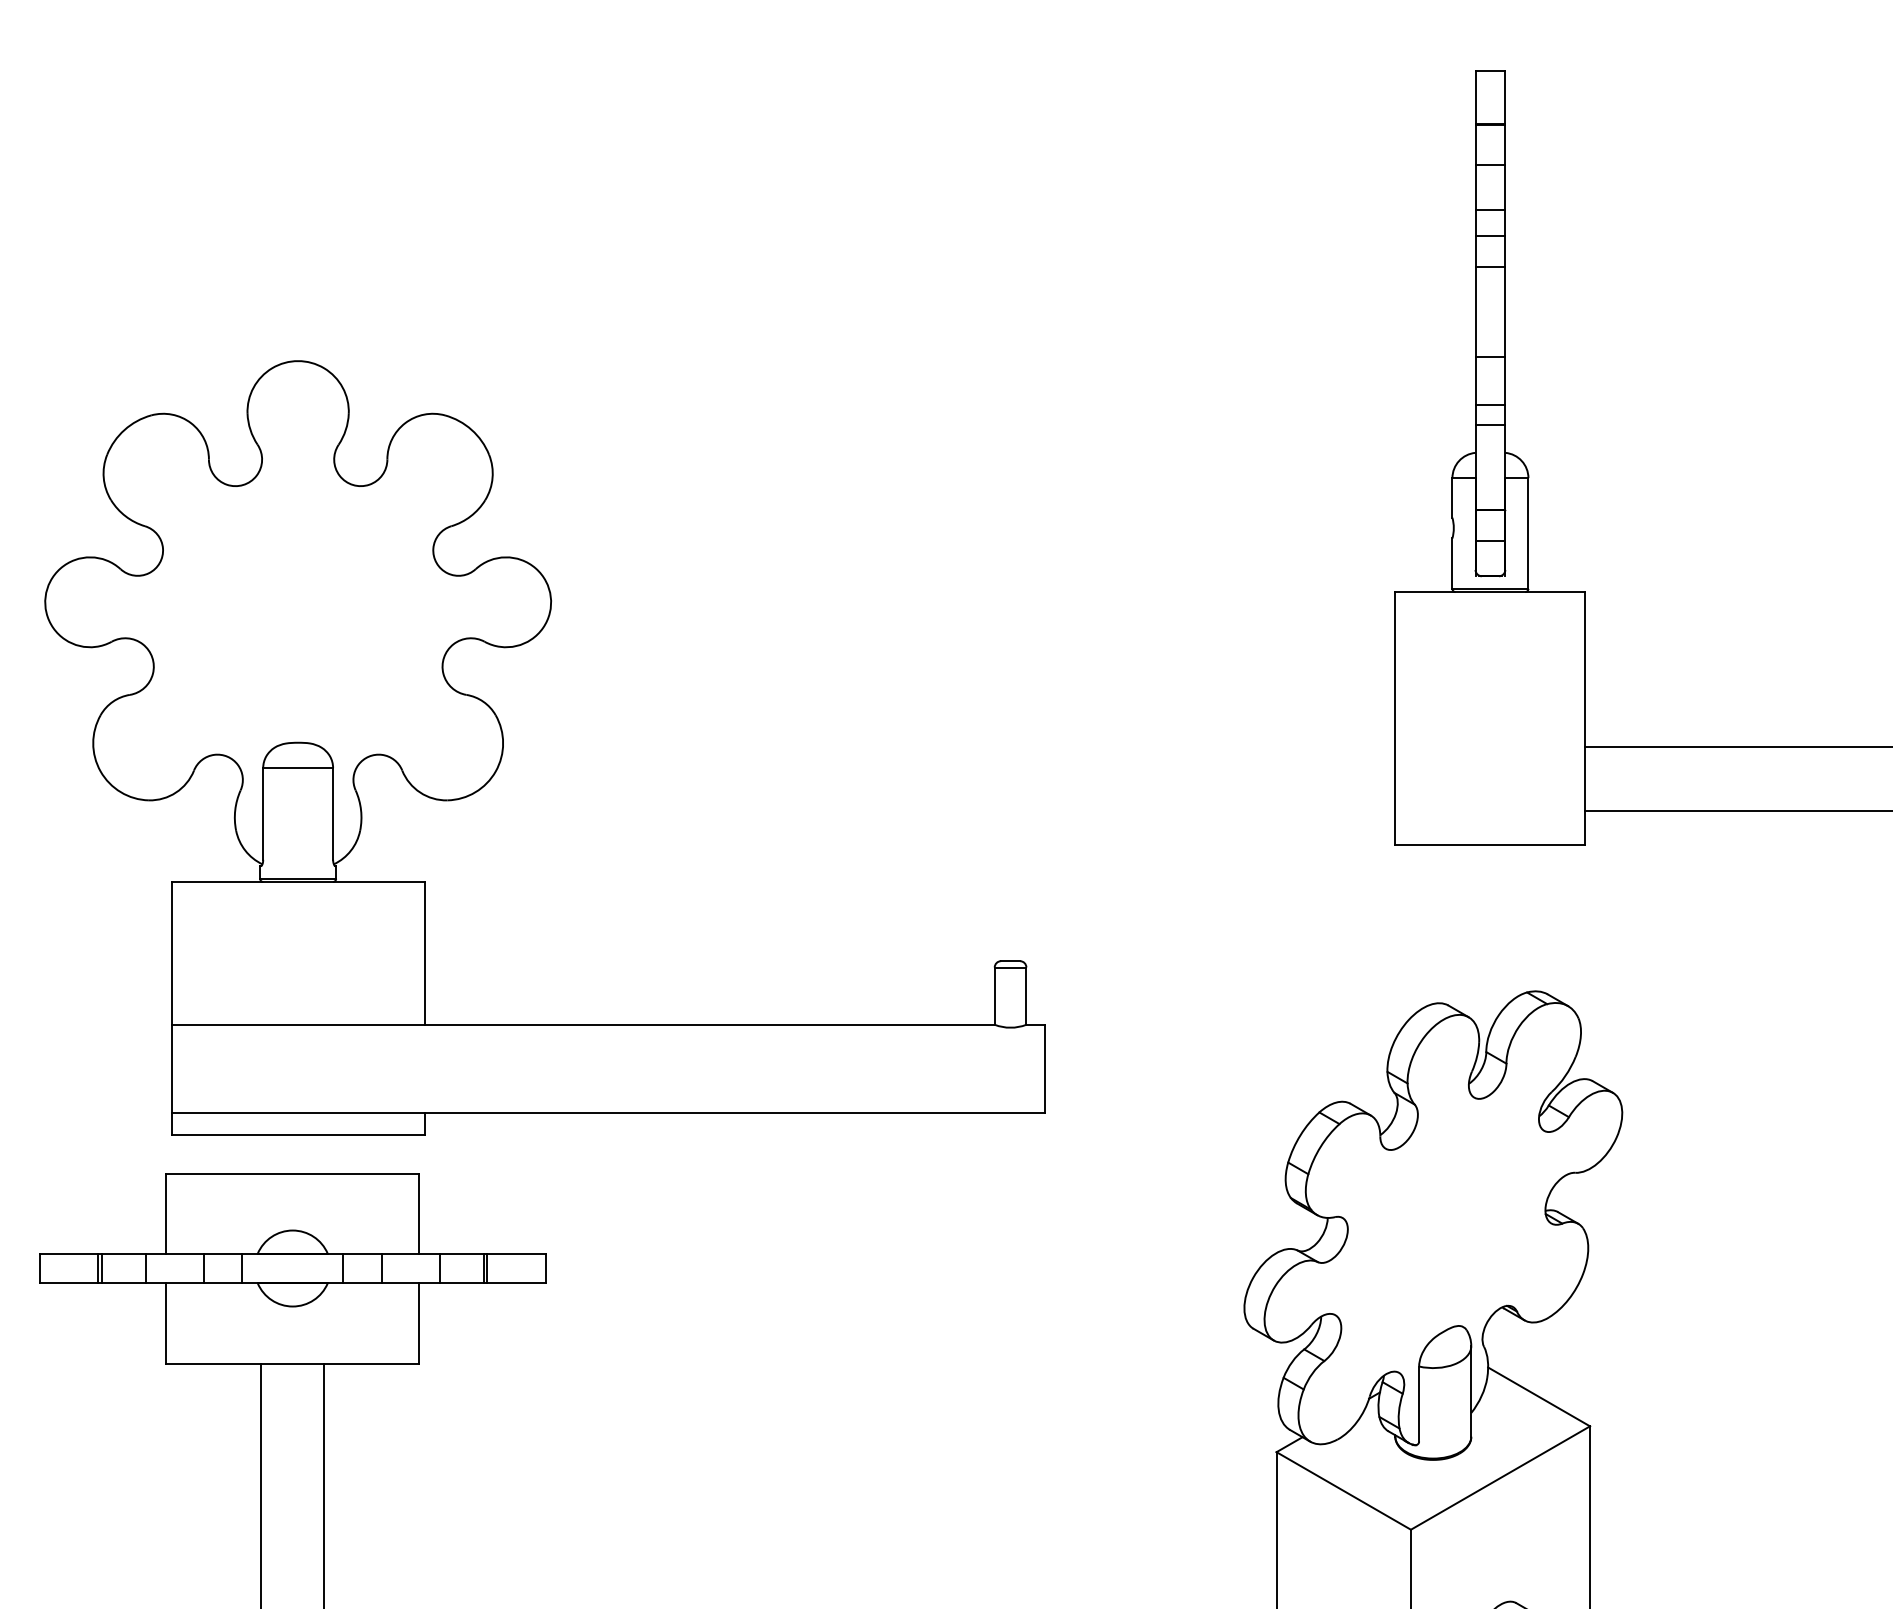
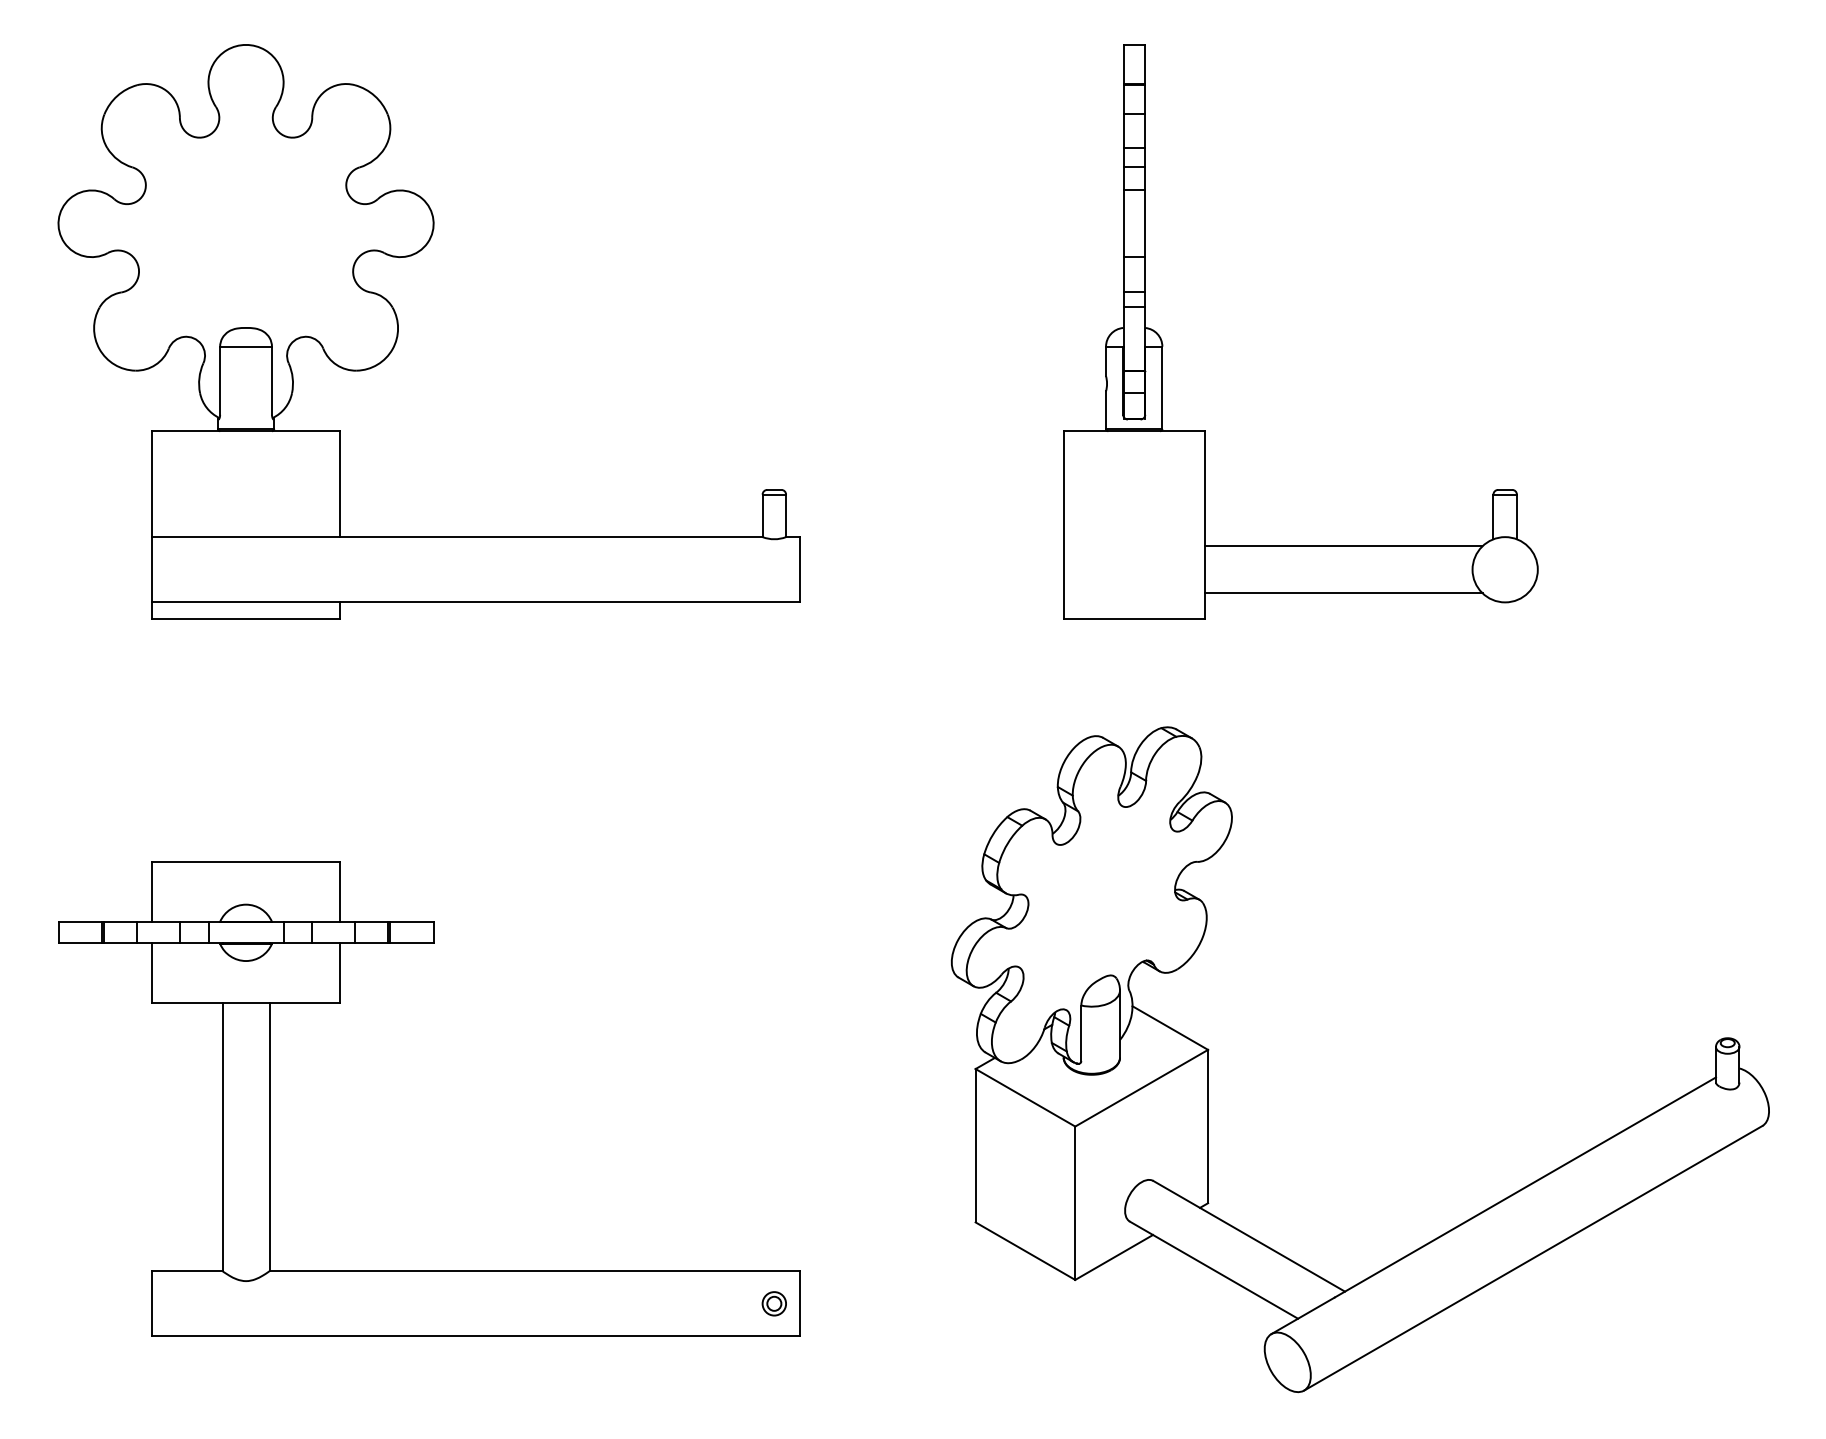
part: (503, 747) -> (398, 331), moved

